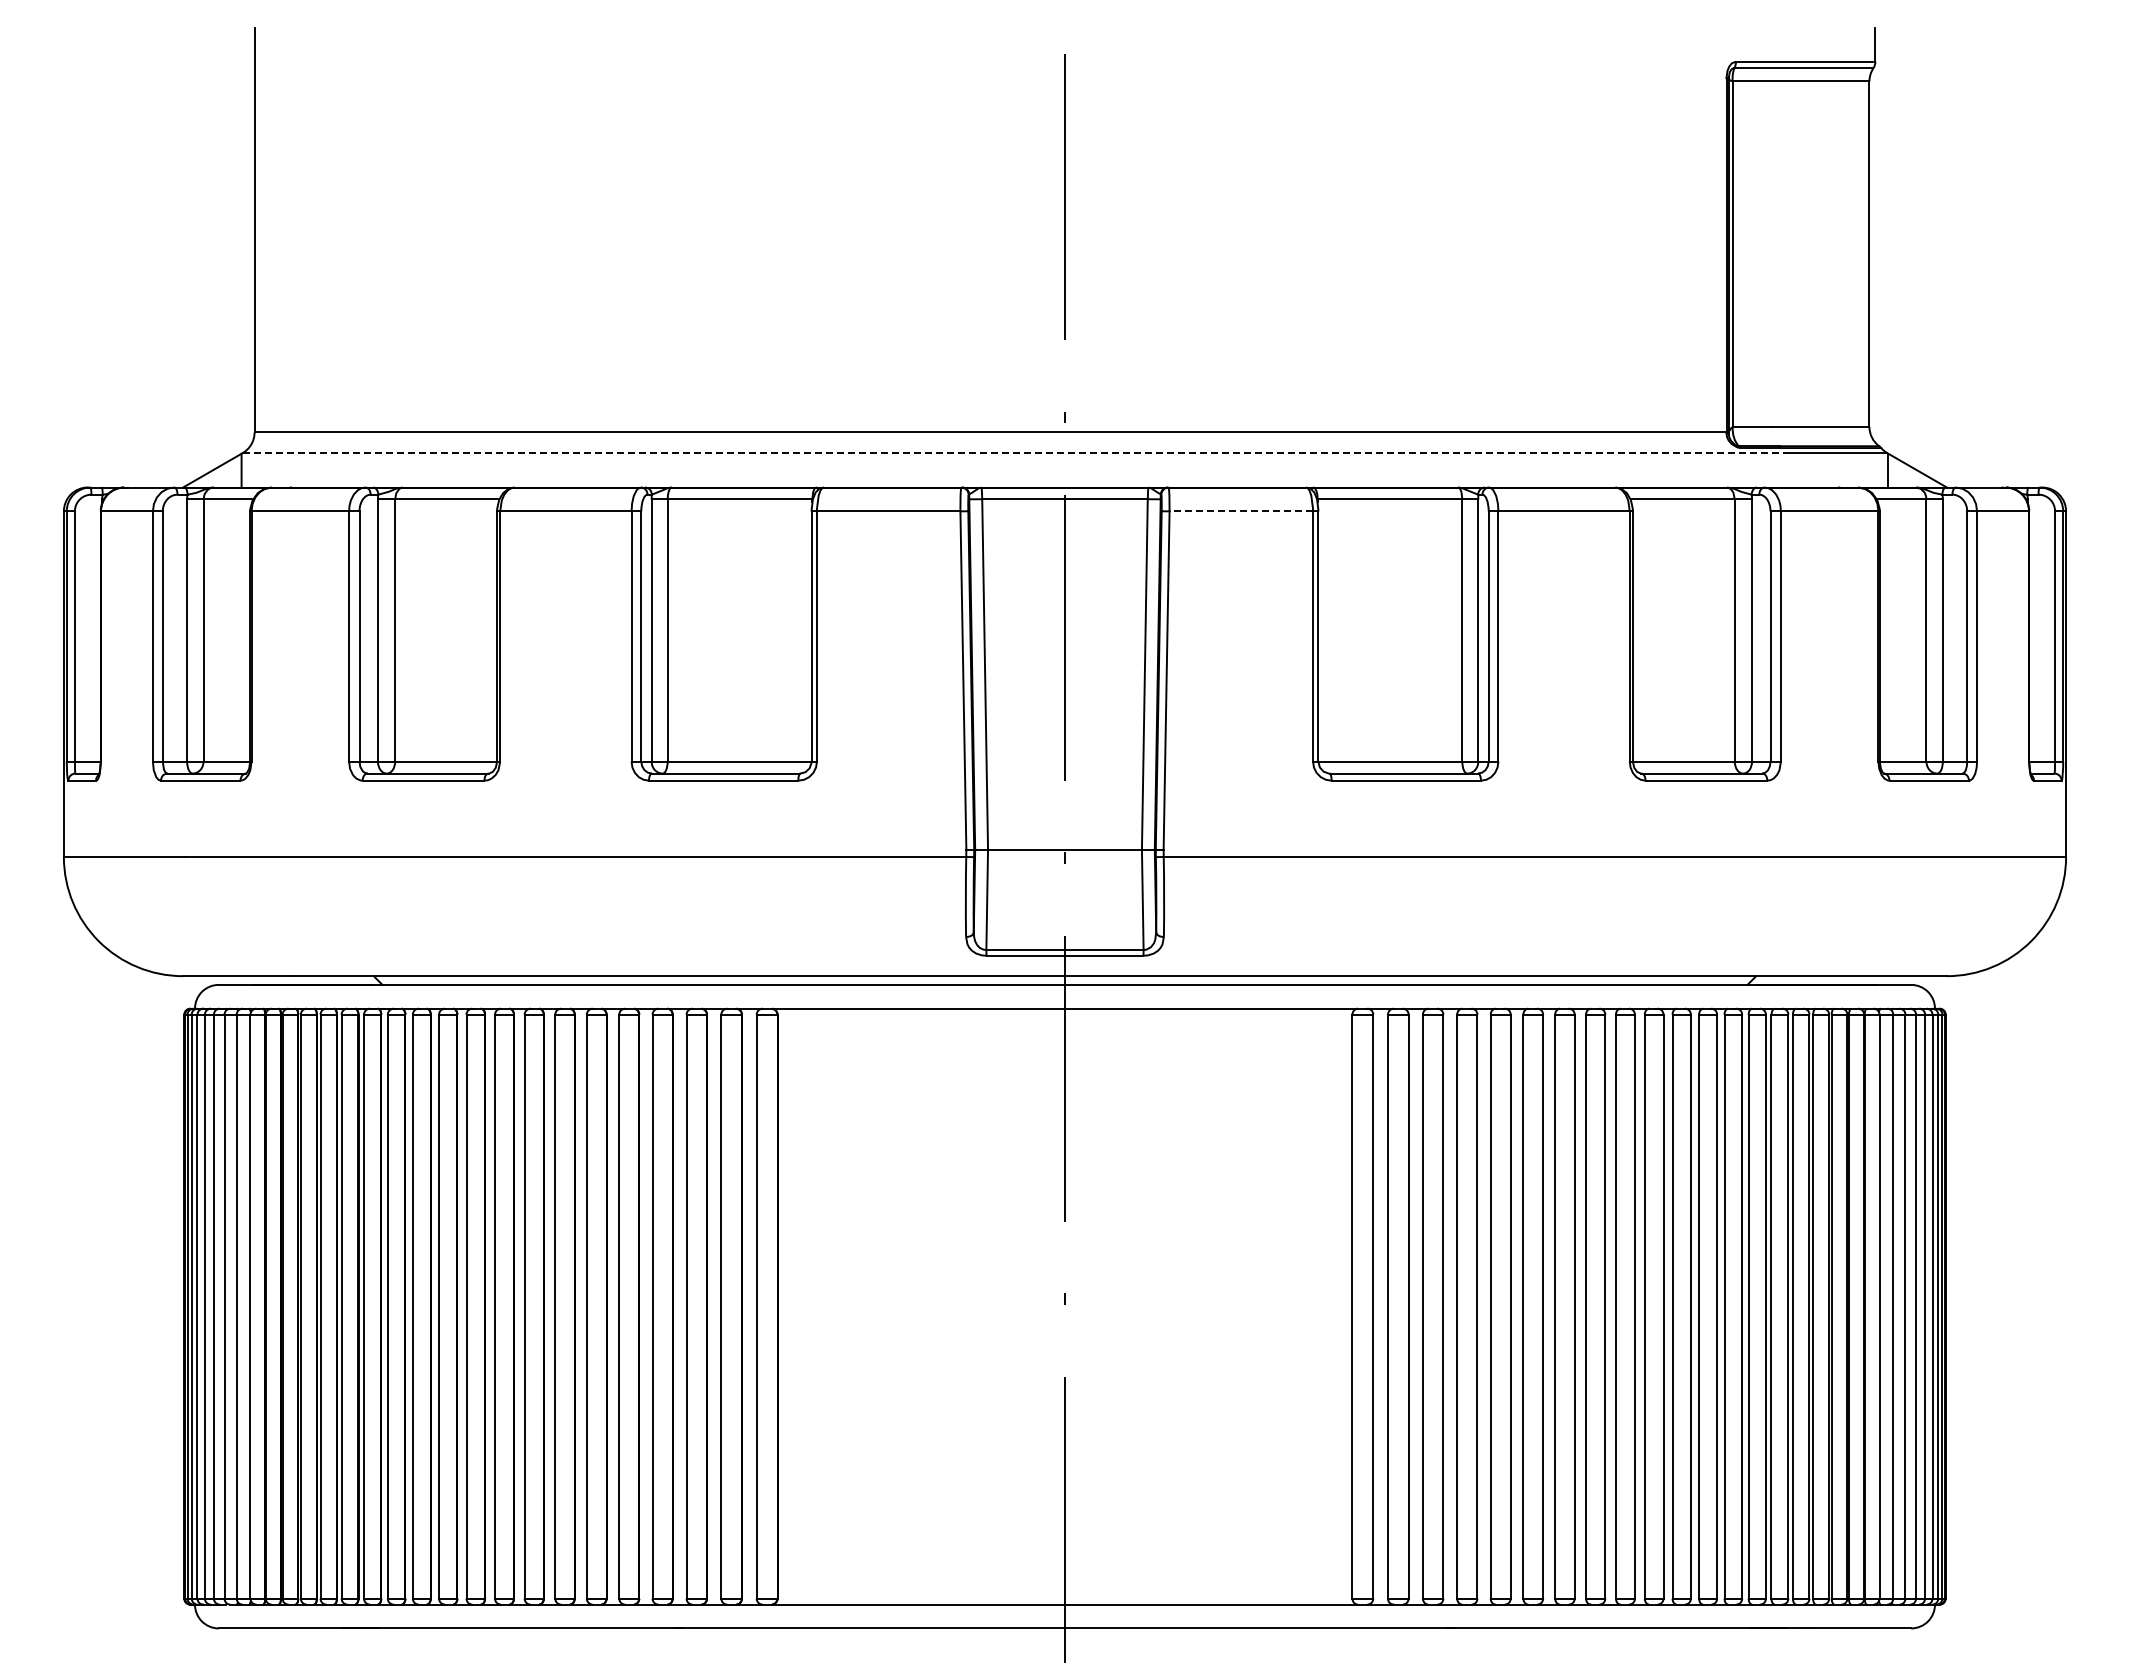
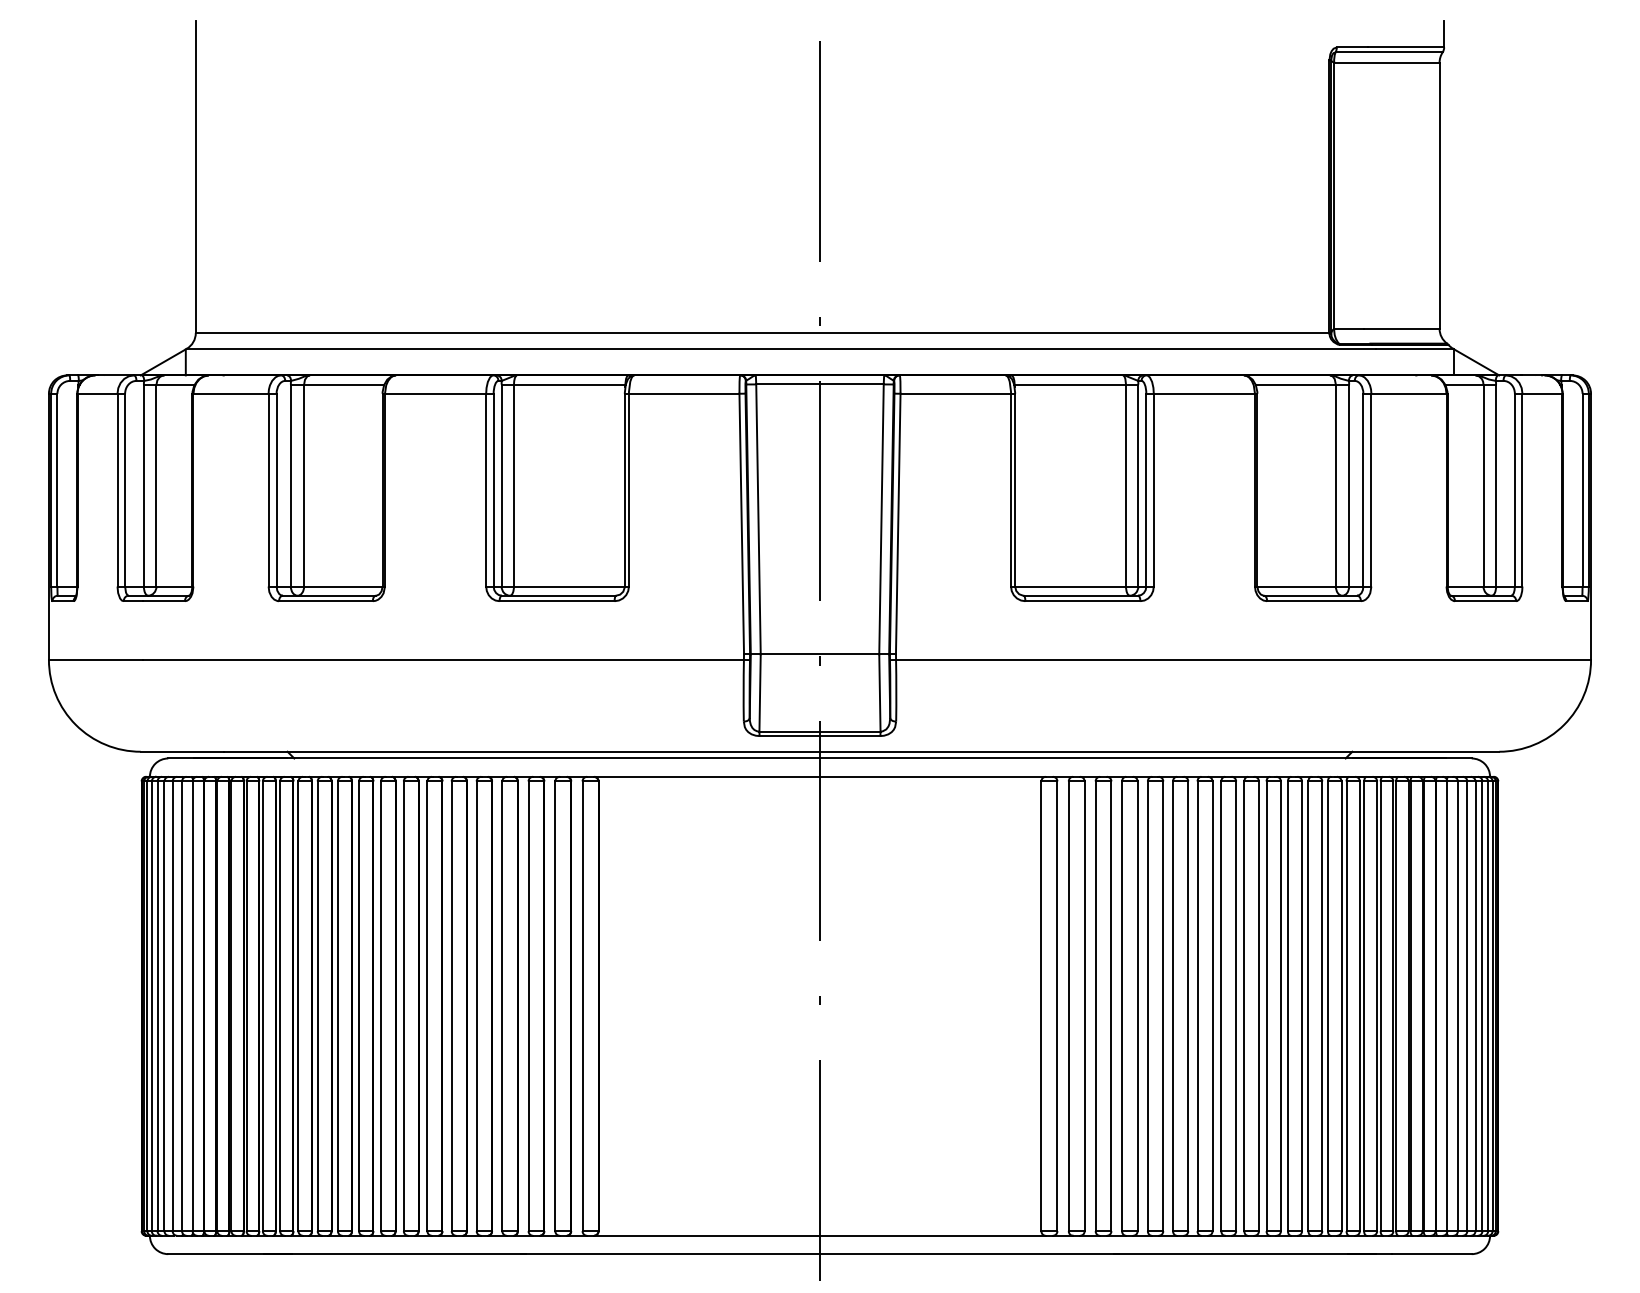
line: (1014, 453) -> (781, 349), dashed -> solid
line: (1241, 511) -> (955, 393), dashed -> solid

